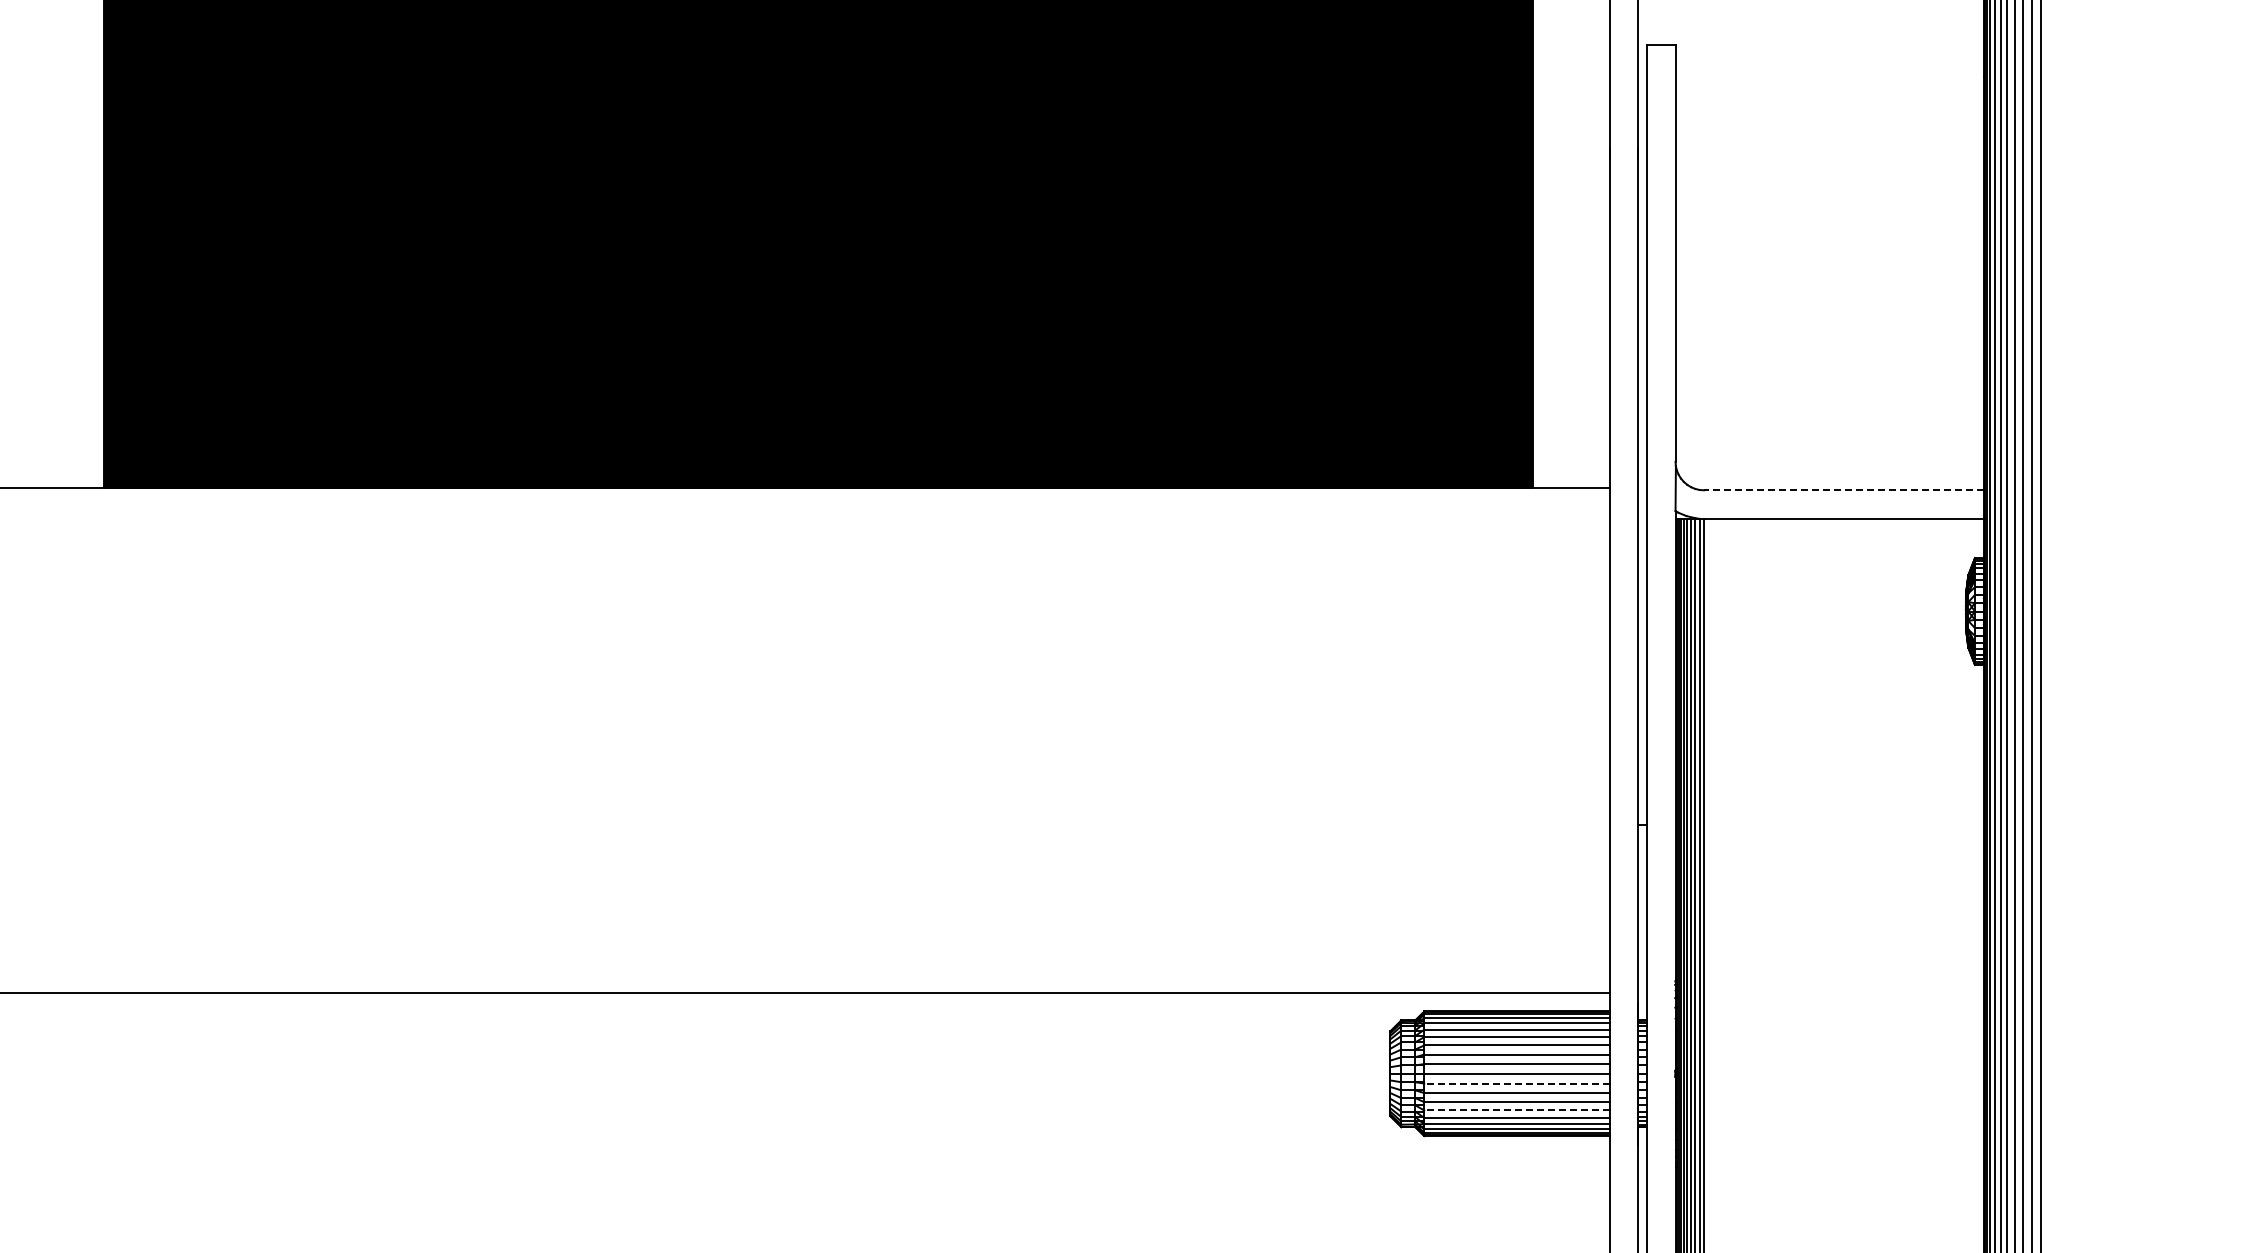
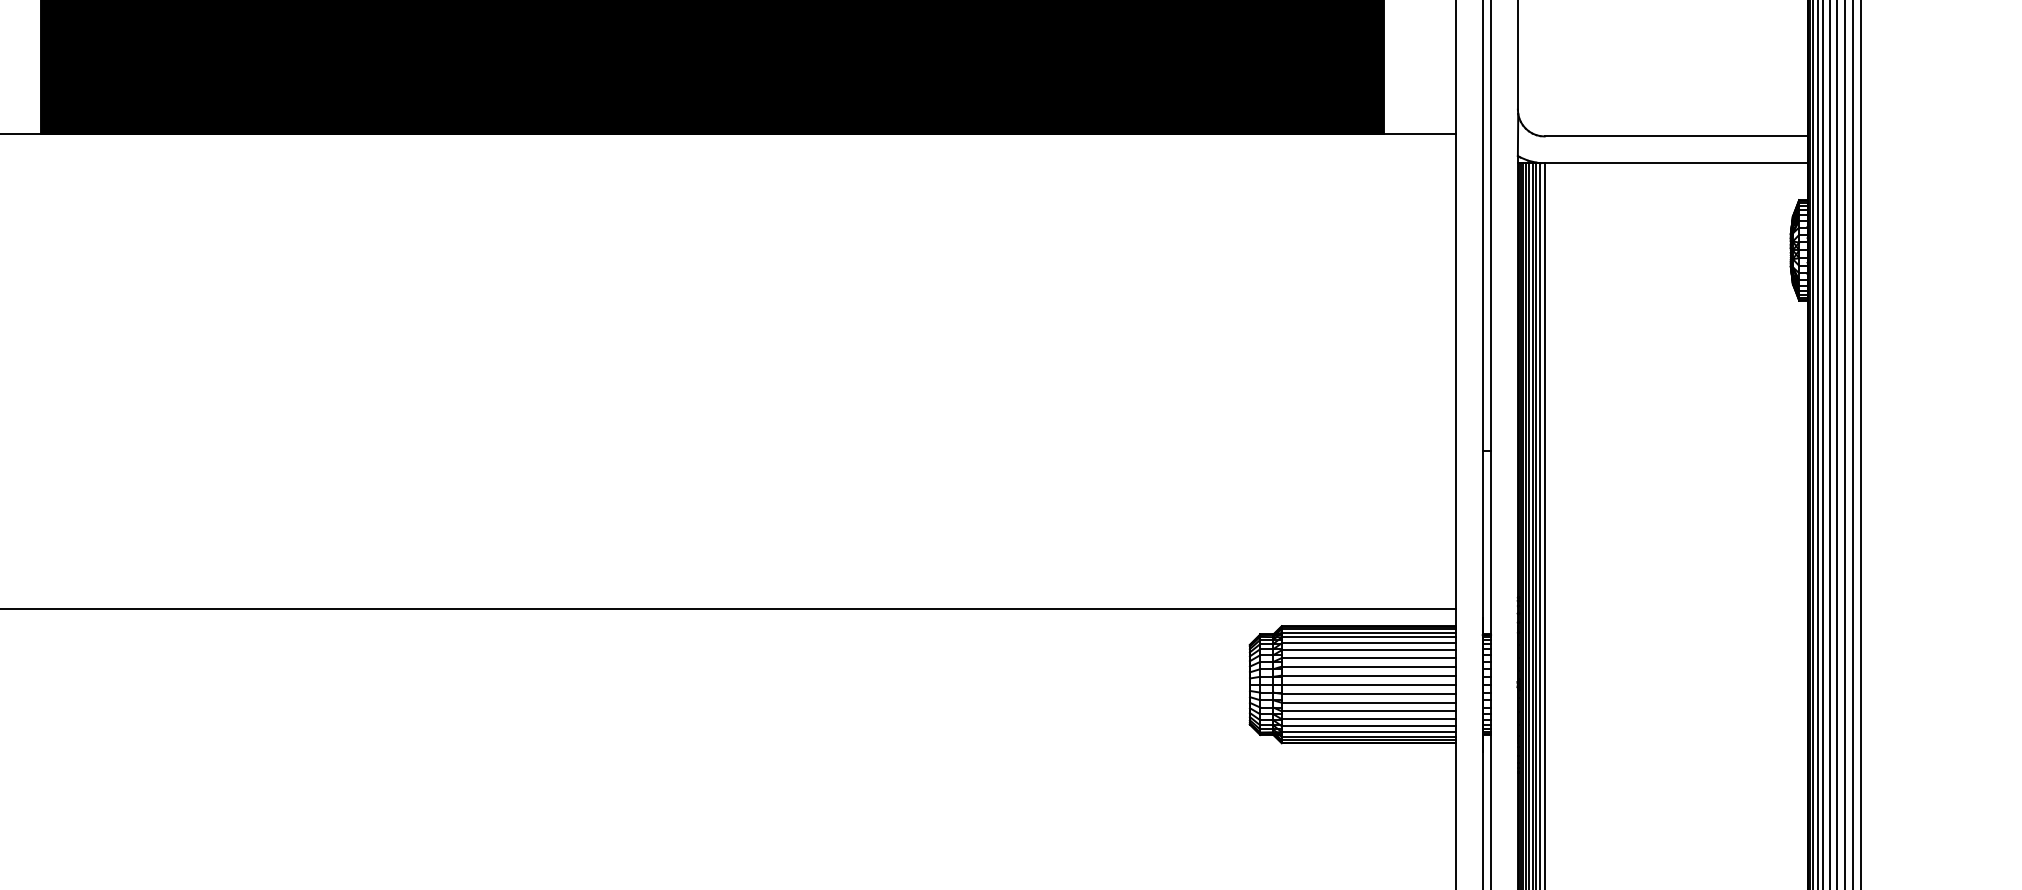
line: (1843, 490) -> (1675, 136), dashed -> solid
line: (1516, 1083) -> (1368, 693), dashed -> solid
line: (1516, 1110) -> (1368, 719), dashed -> solid

